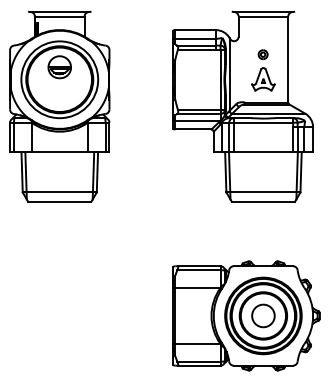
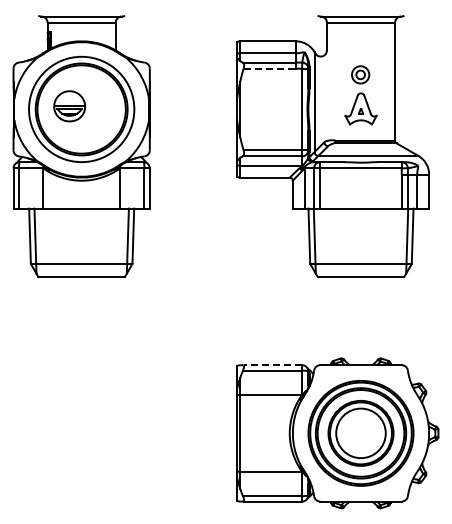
line: (197, 49) -> (270, 68), solid -> dashed
part: (263, 55) -> (360, 75), size x1.4
part: (59, 67) -> (69, 106), moved
line: (198, 266) -> (272, 365), solid -> dashed
circle: (263, 315) -> (360, 432), size x1.6

